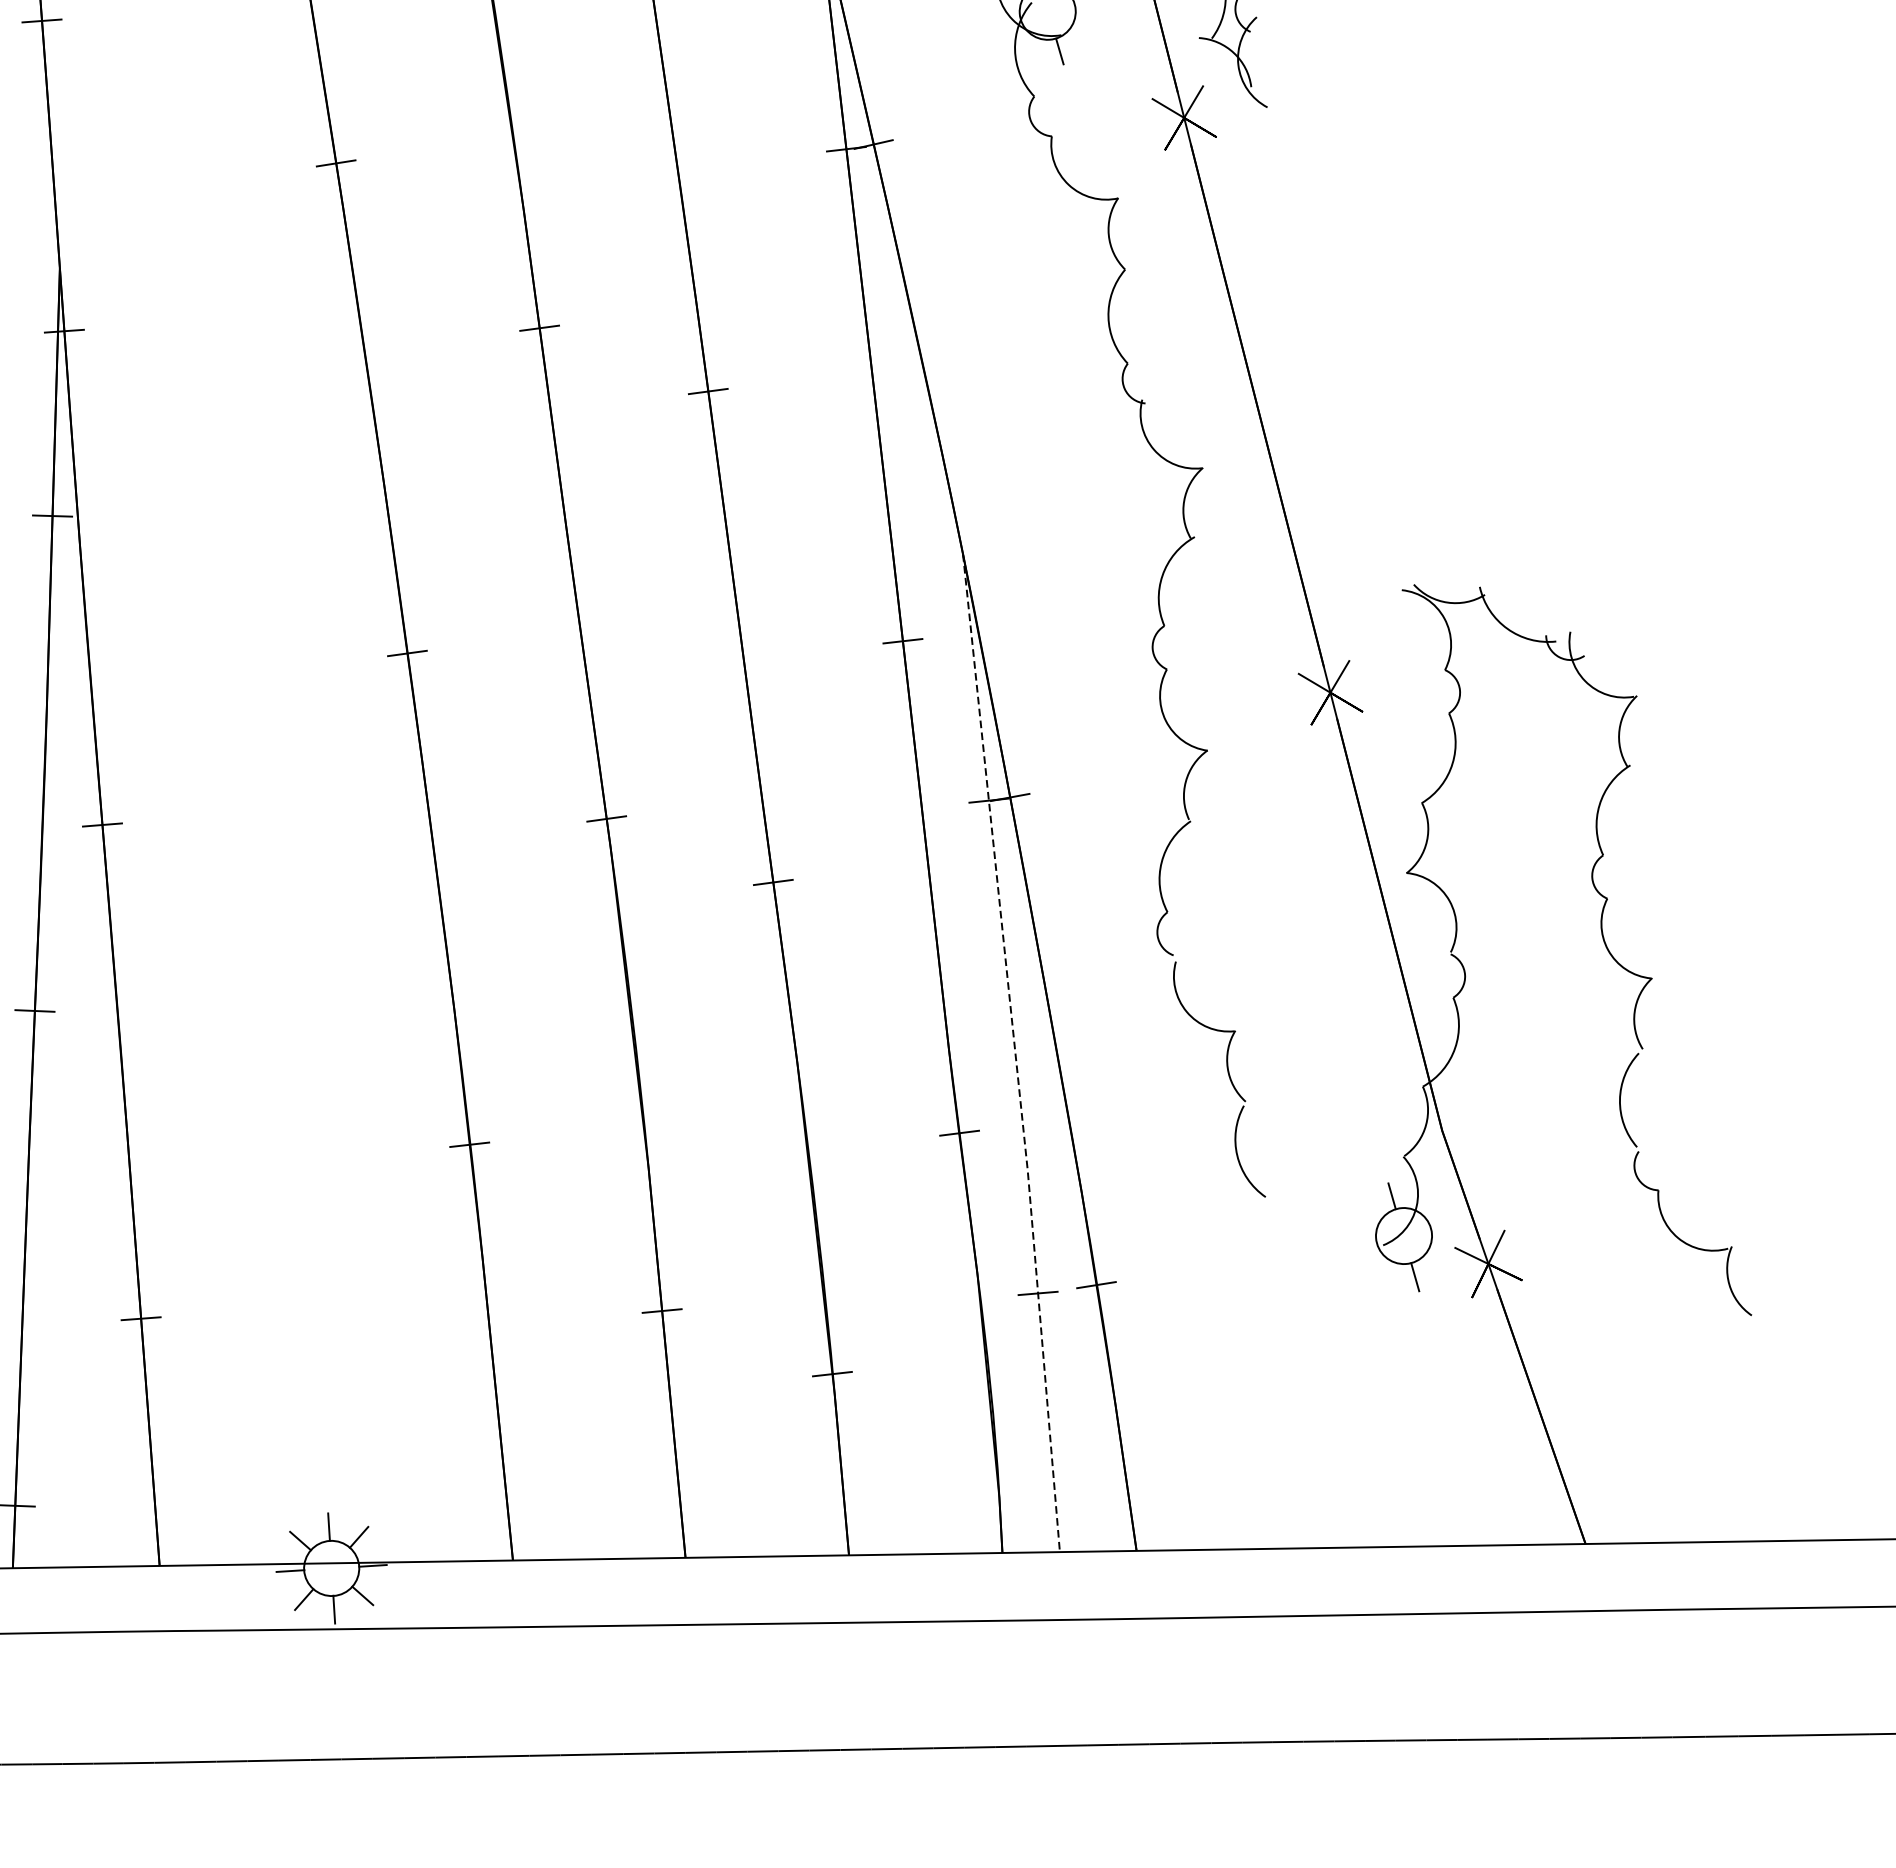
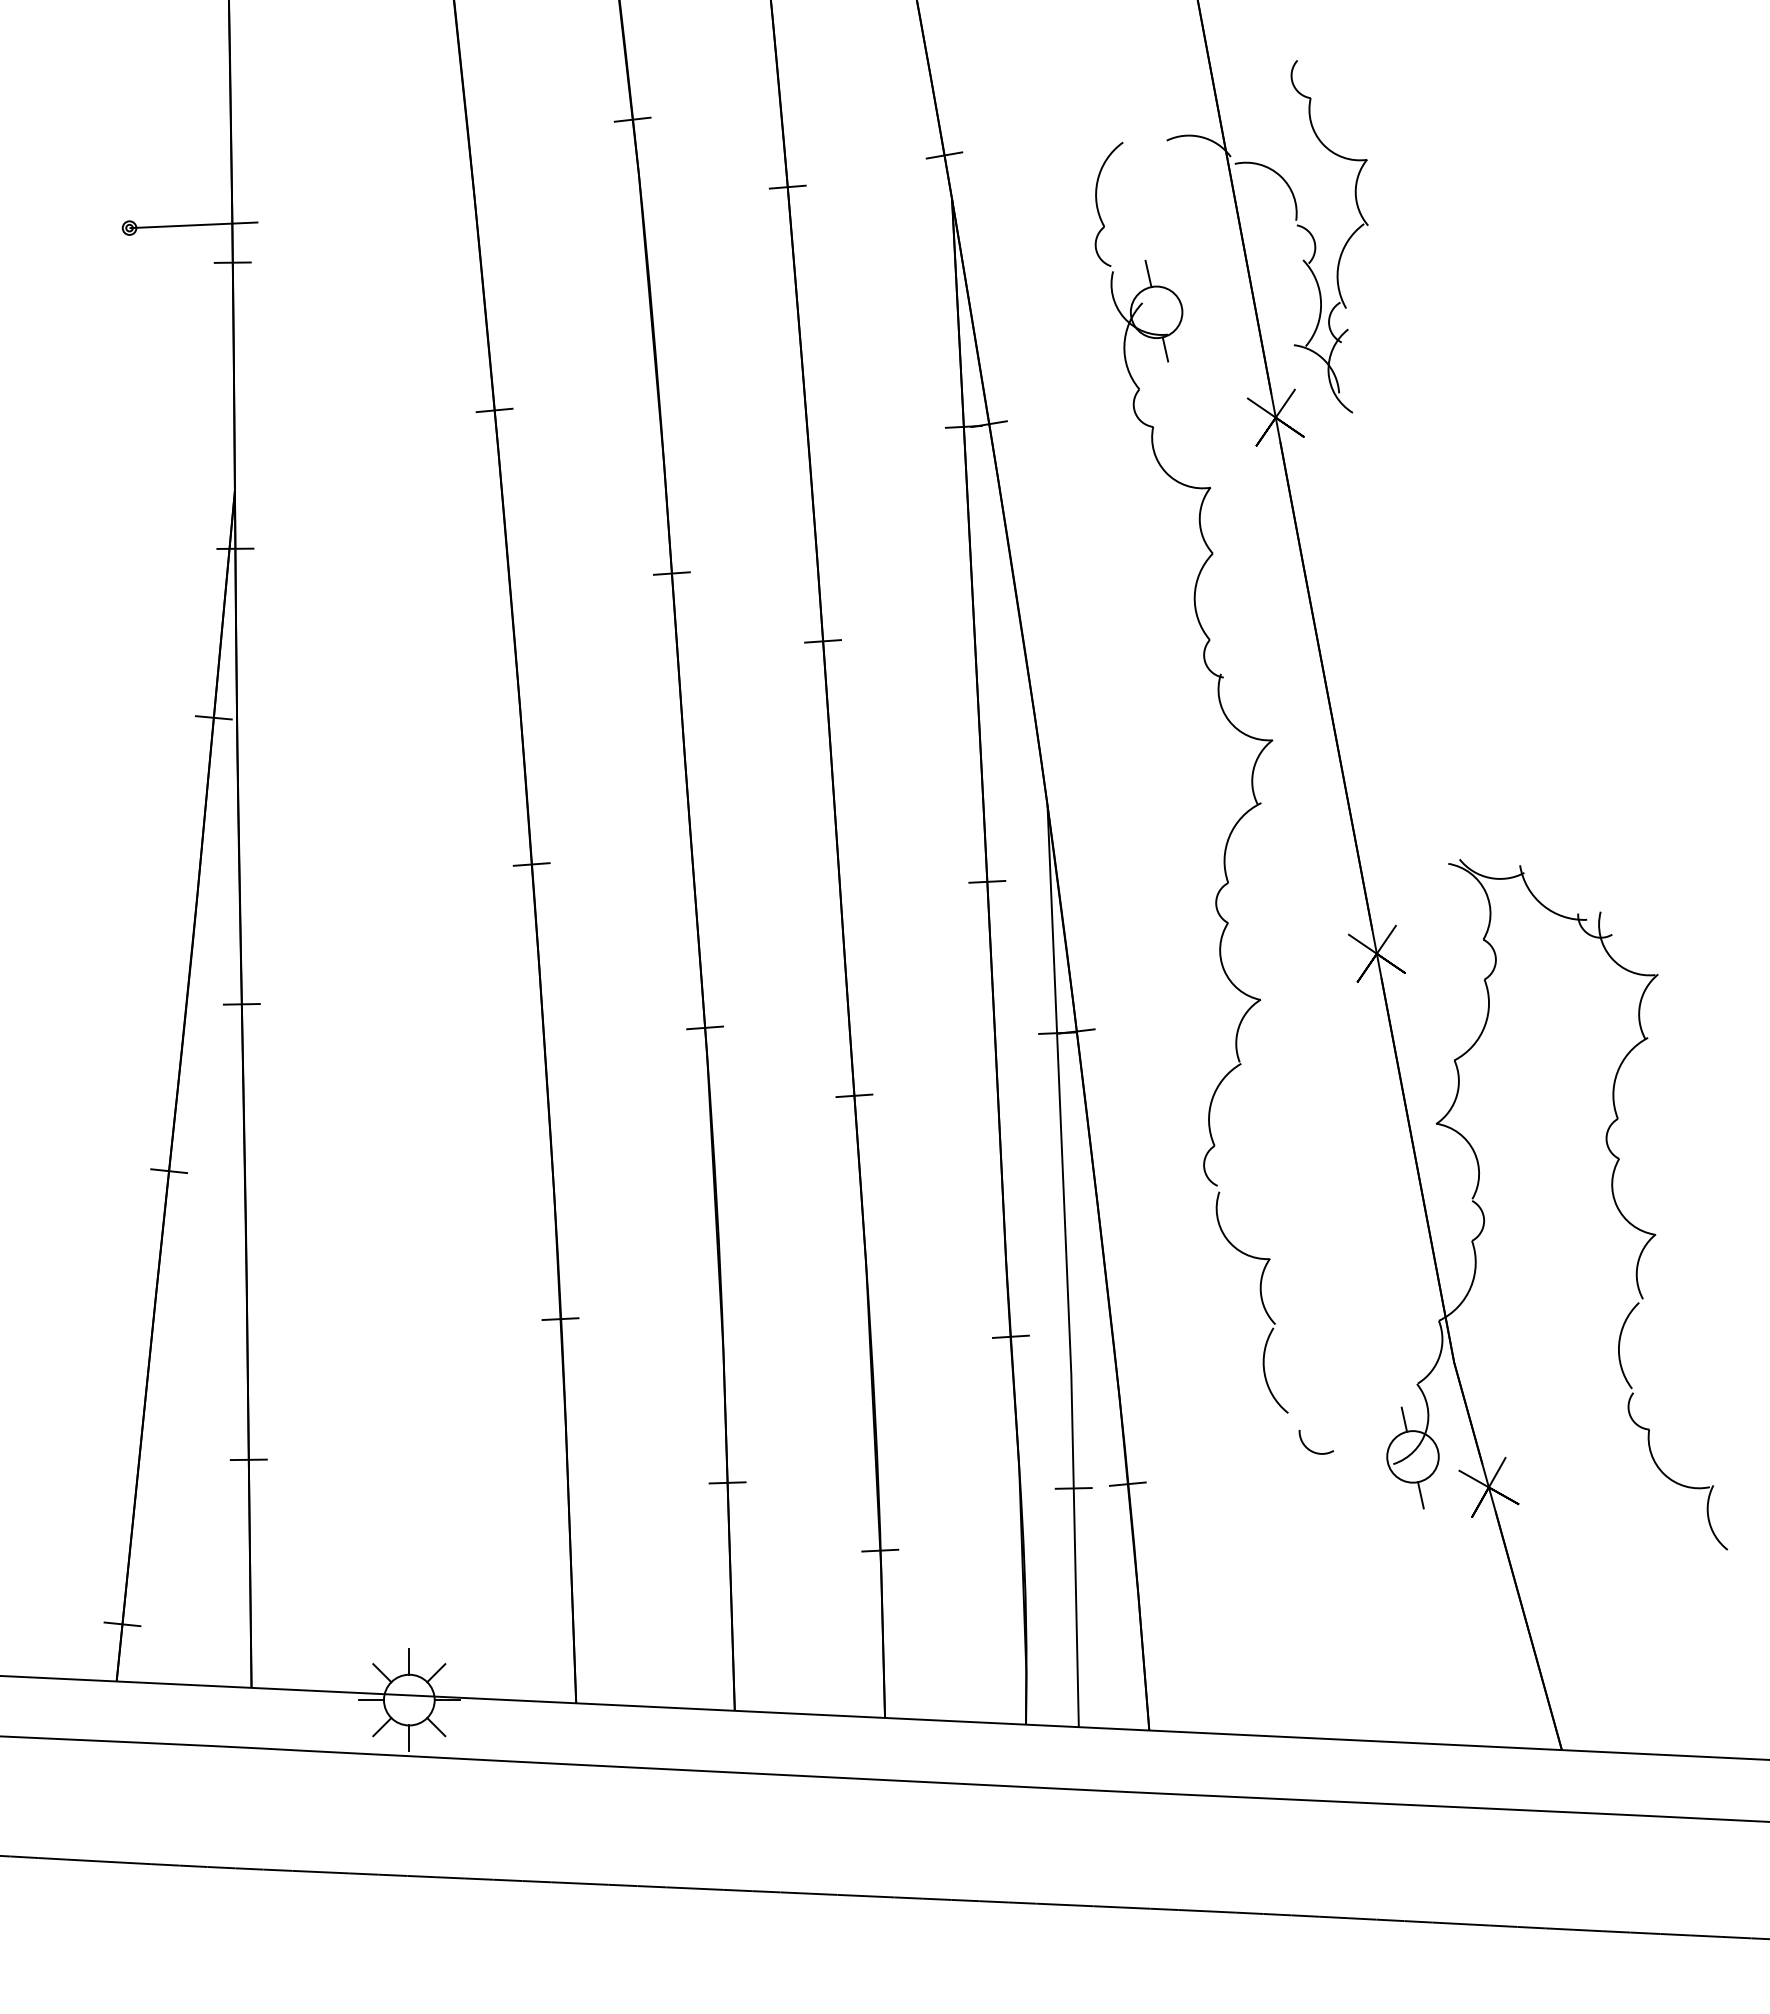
line: (1015, 1054) -> (1066, 1267), dashed -> solid
curve: (1294, 1235) -> (1312, 1450), added

